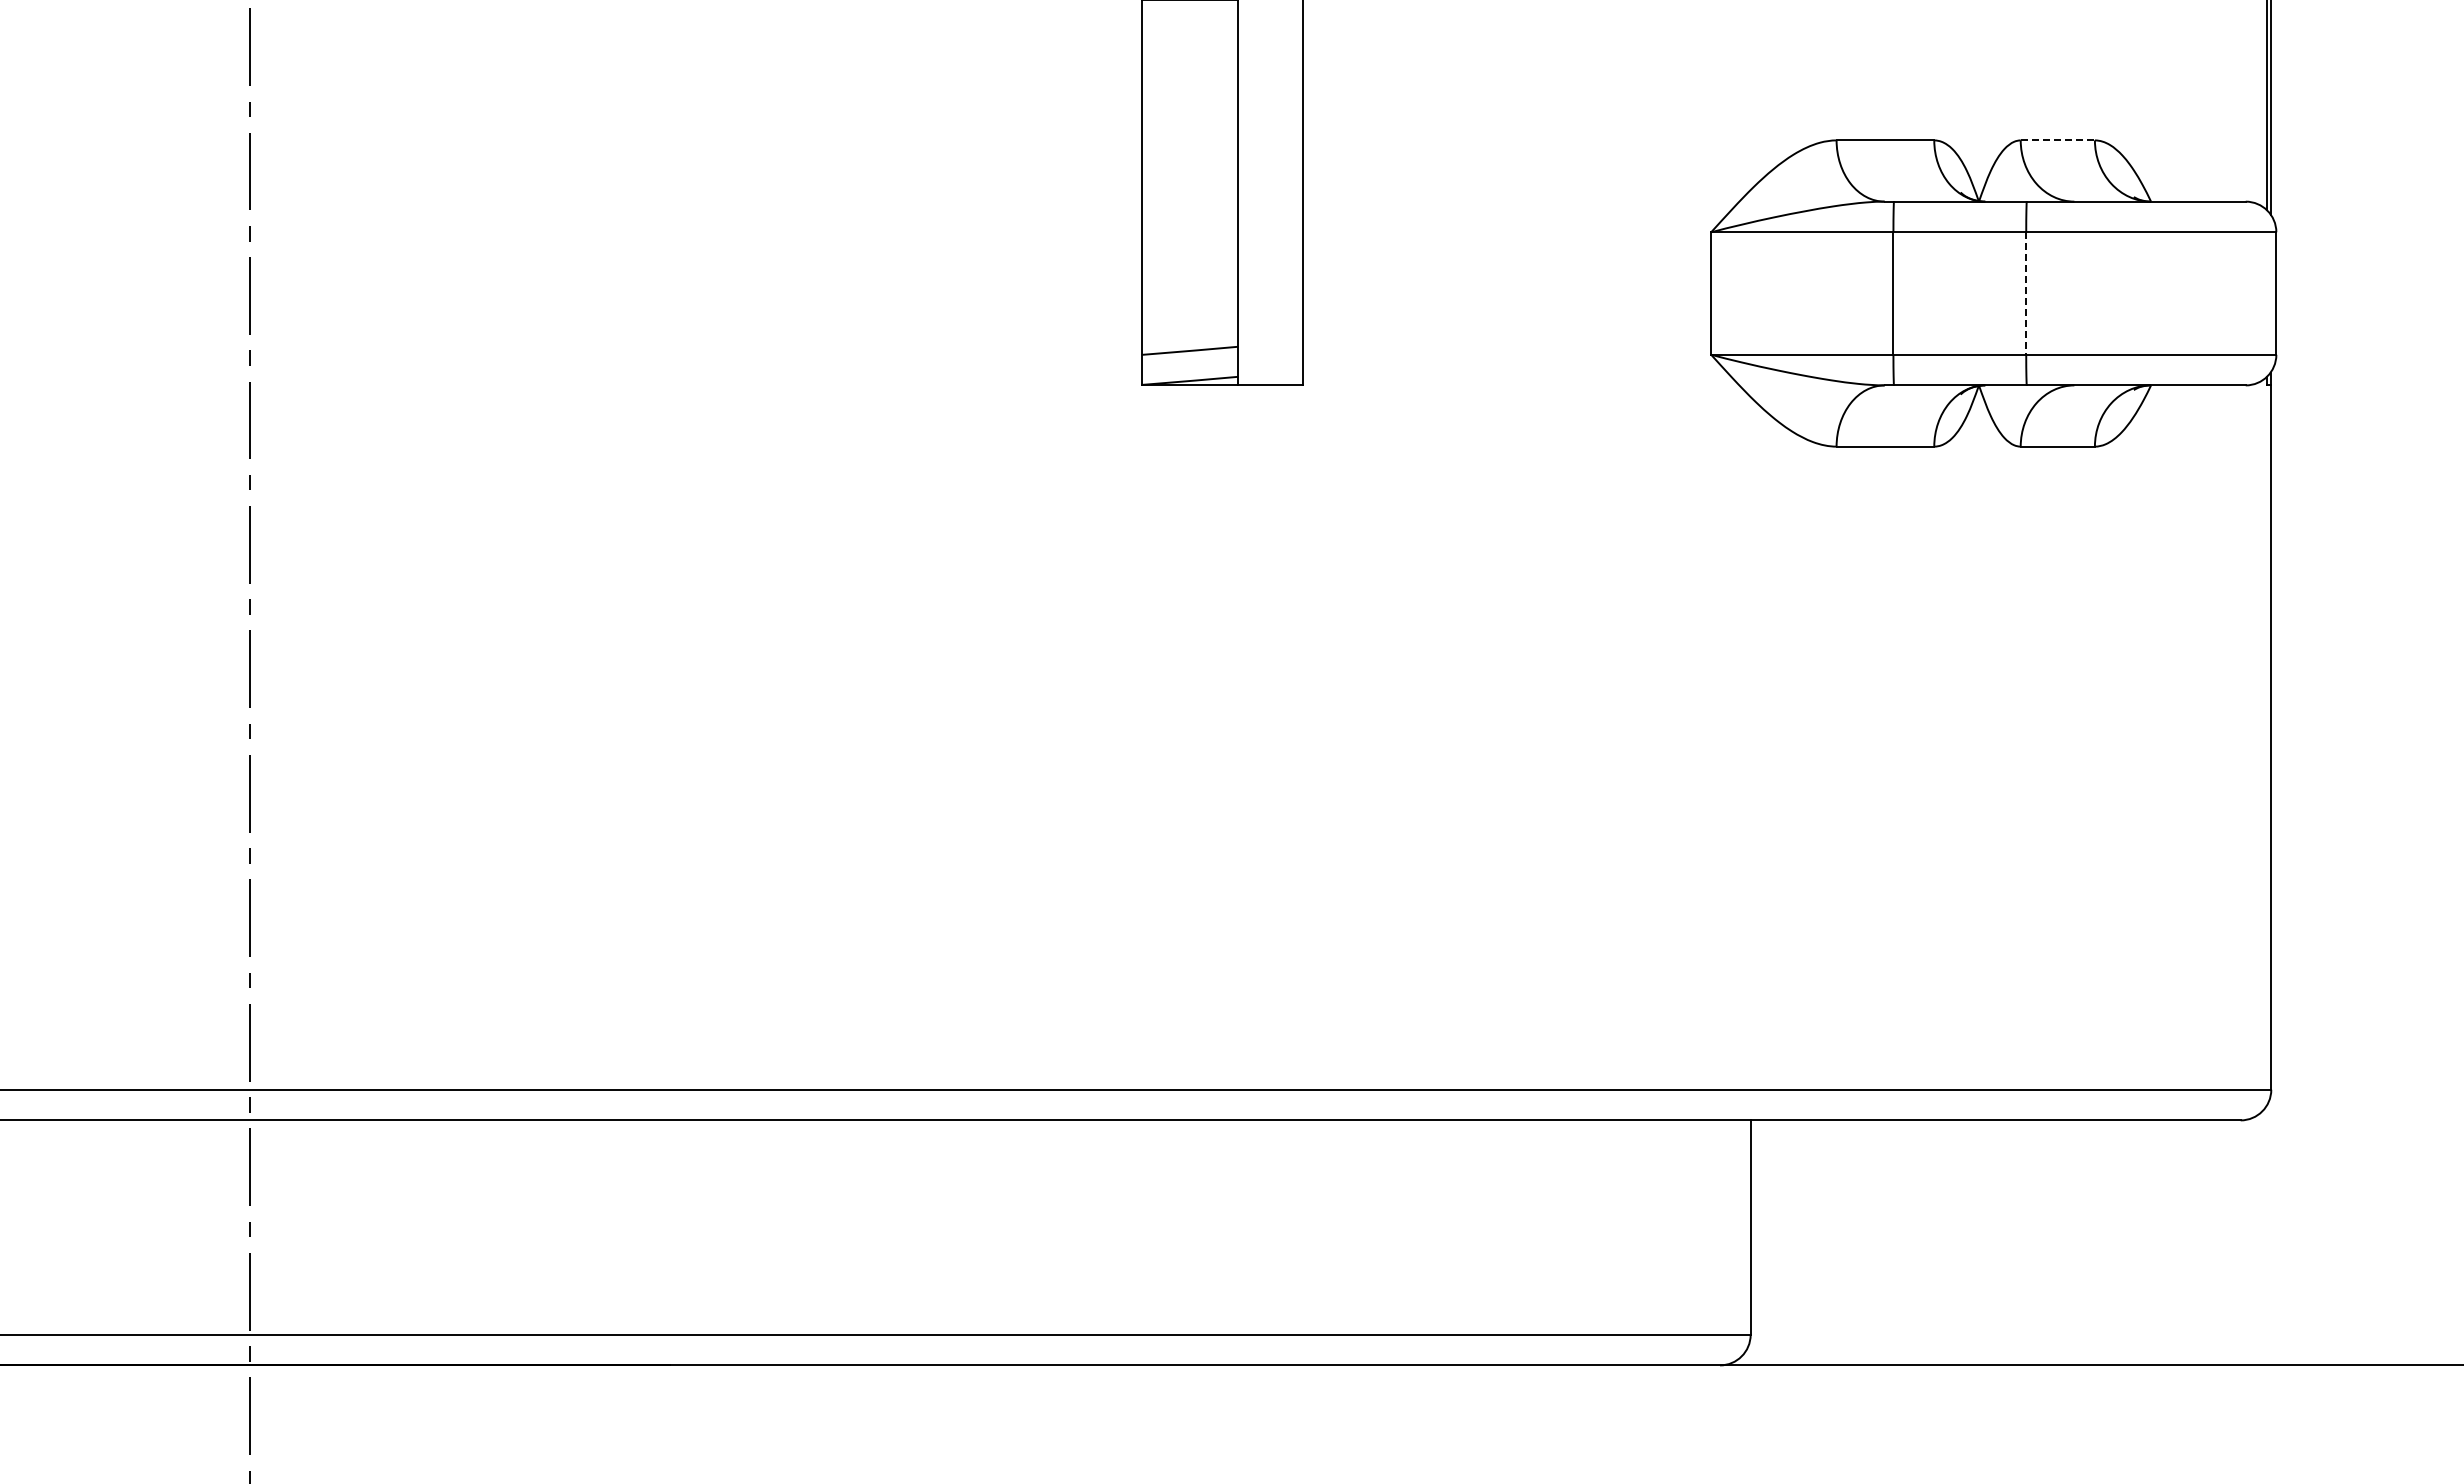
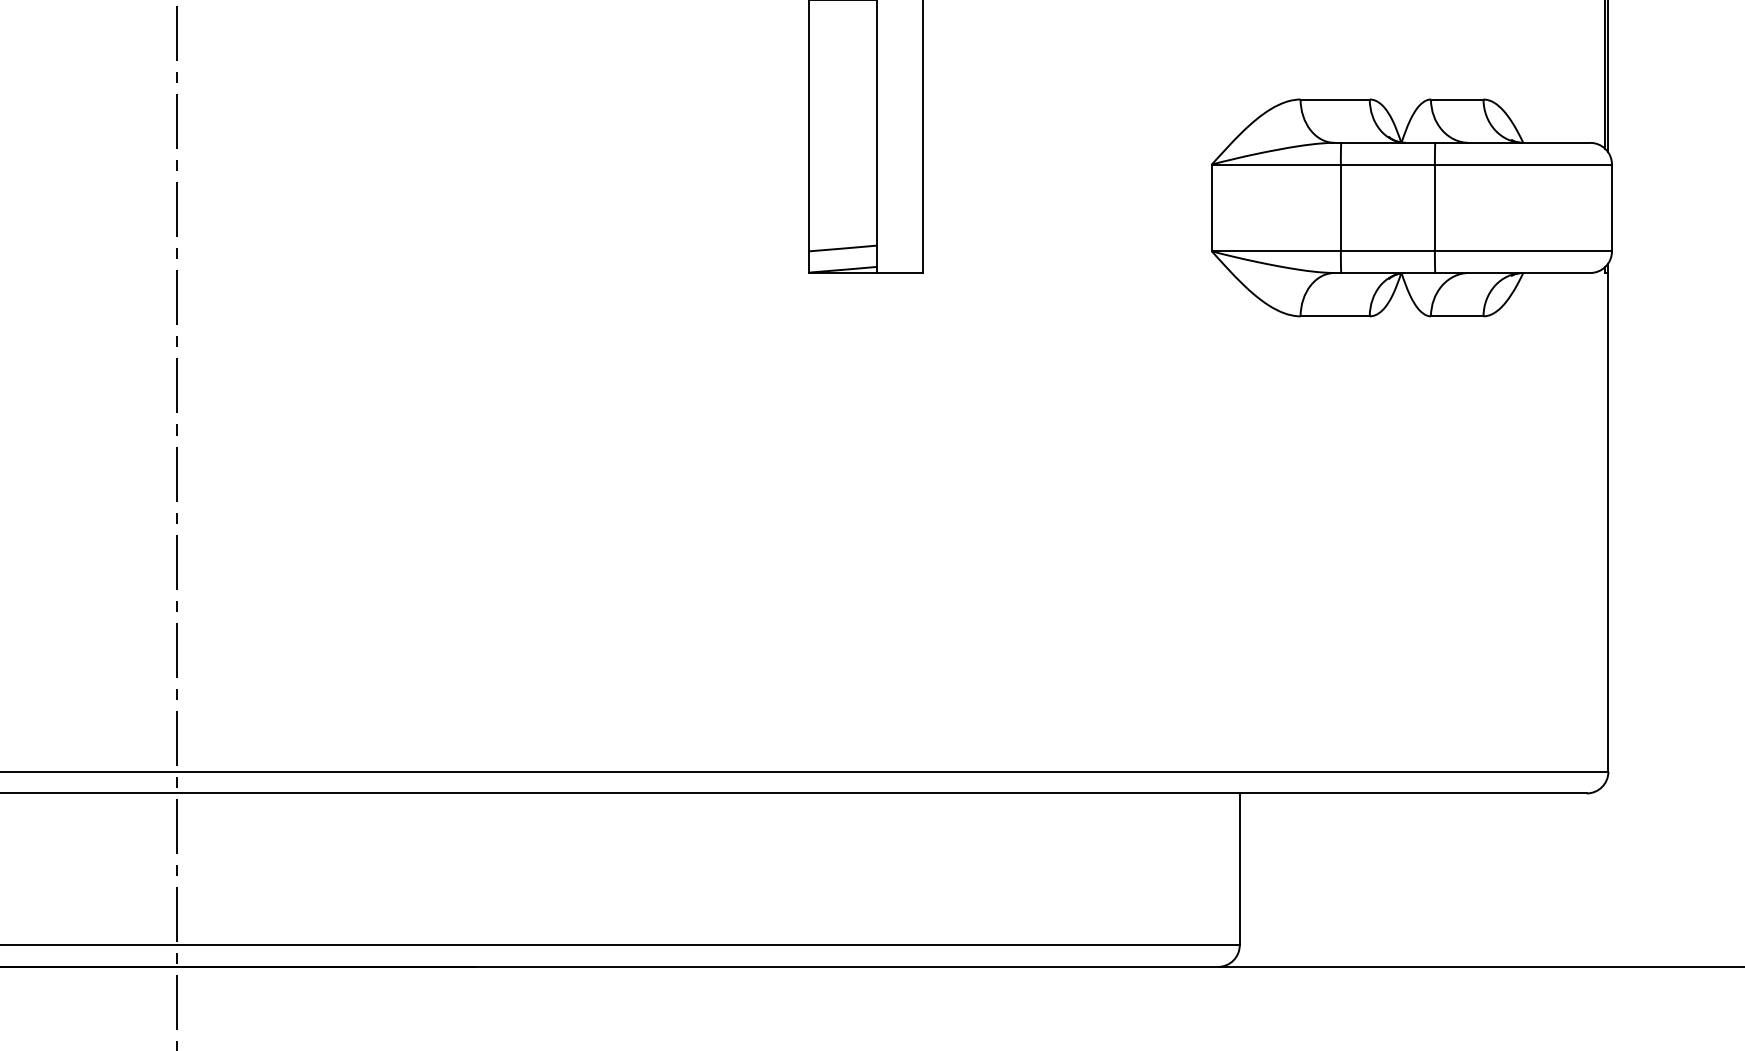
line: (2058, 140) -> (1457, 99), dashed -> solid
line: (2026, 294) -> (1435, 208), dashed -> solid

